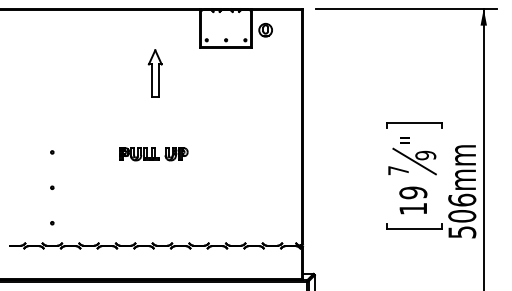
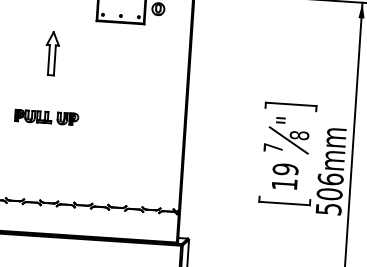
part: (154, 73) -> (51, 53), moved
text: (425, 155) -> (299, 135), 9 -> 8

